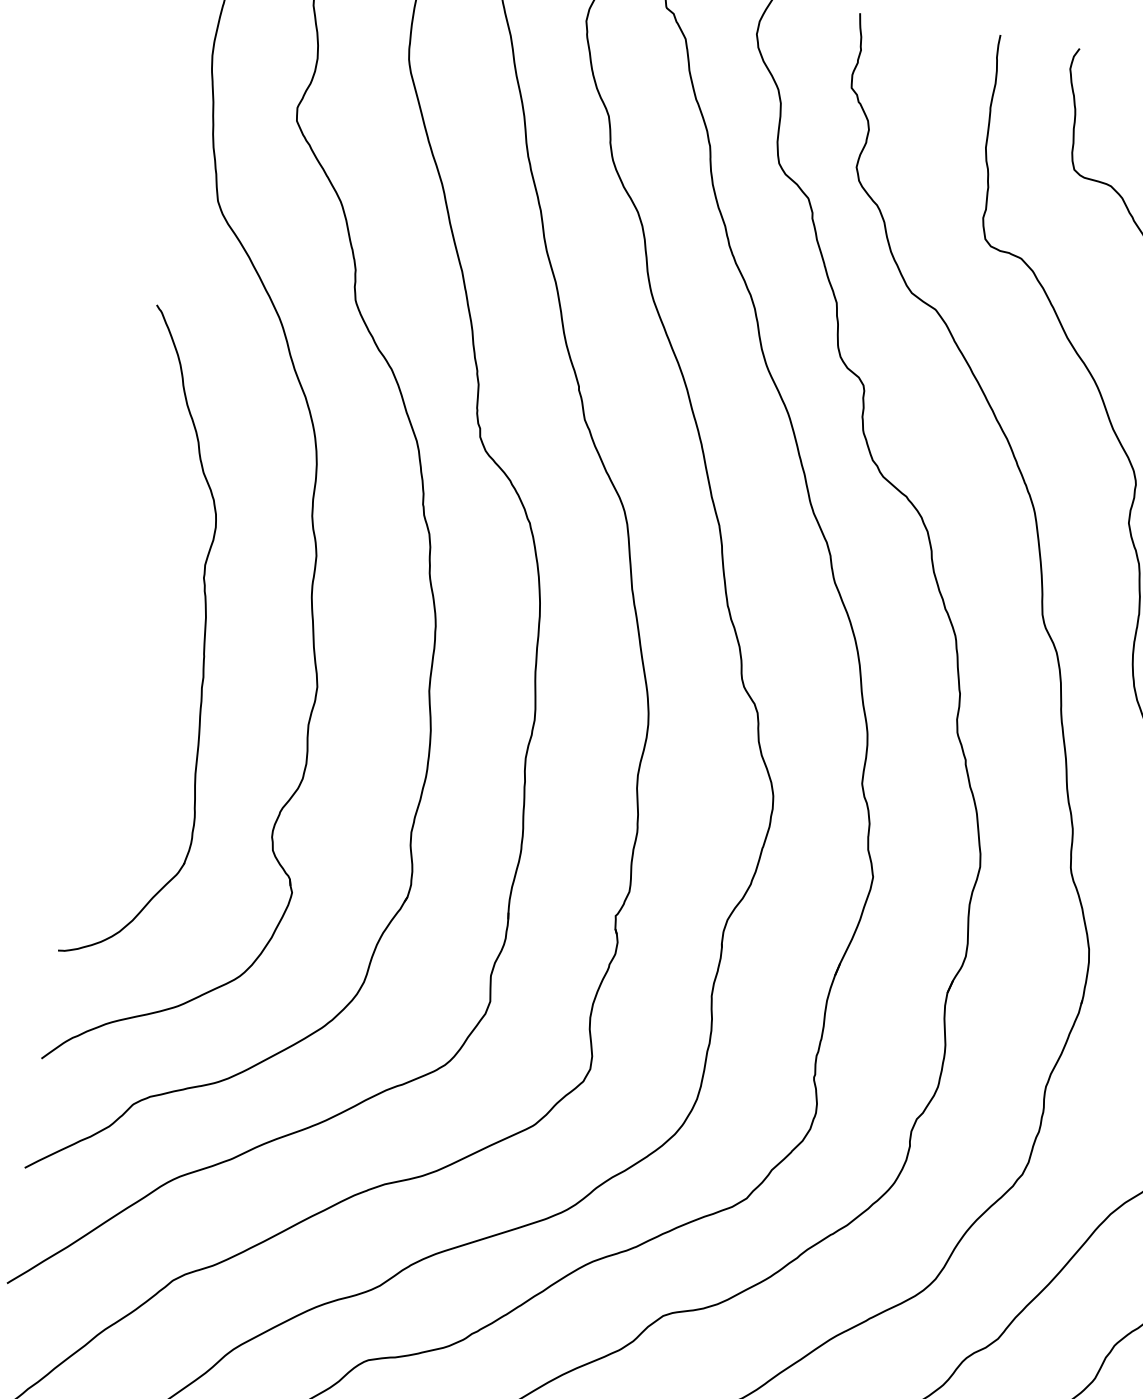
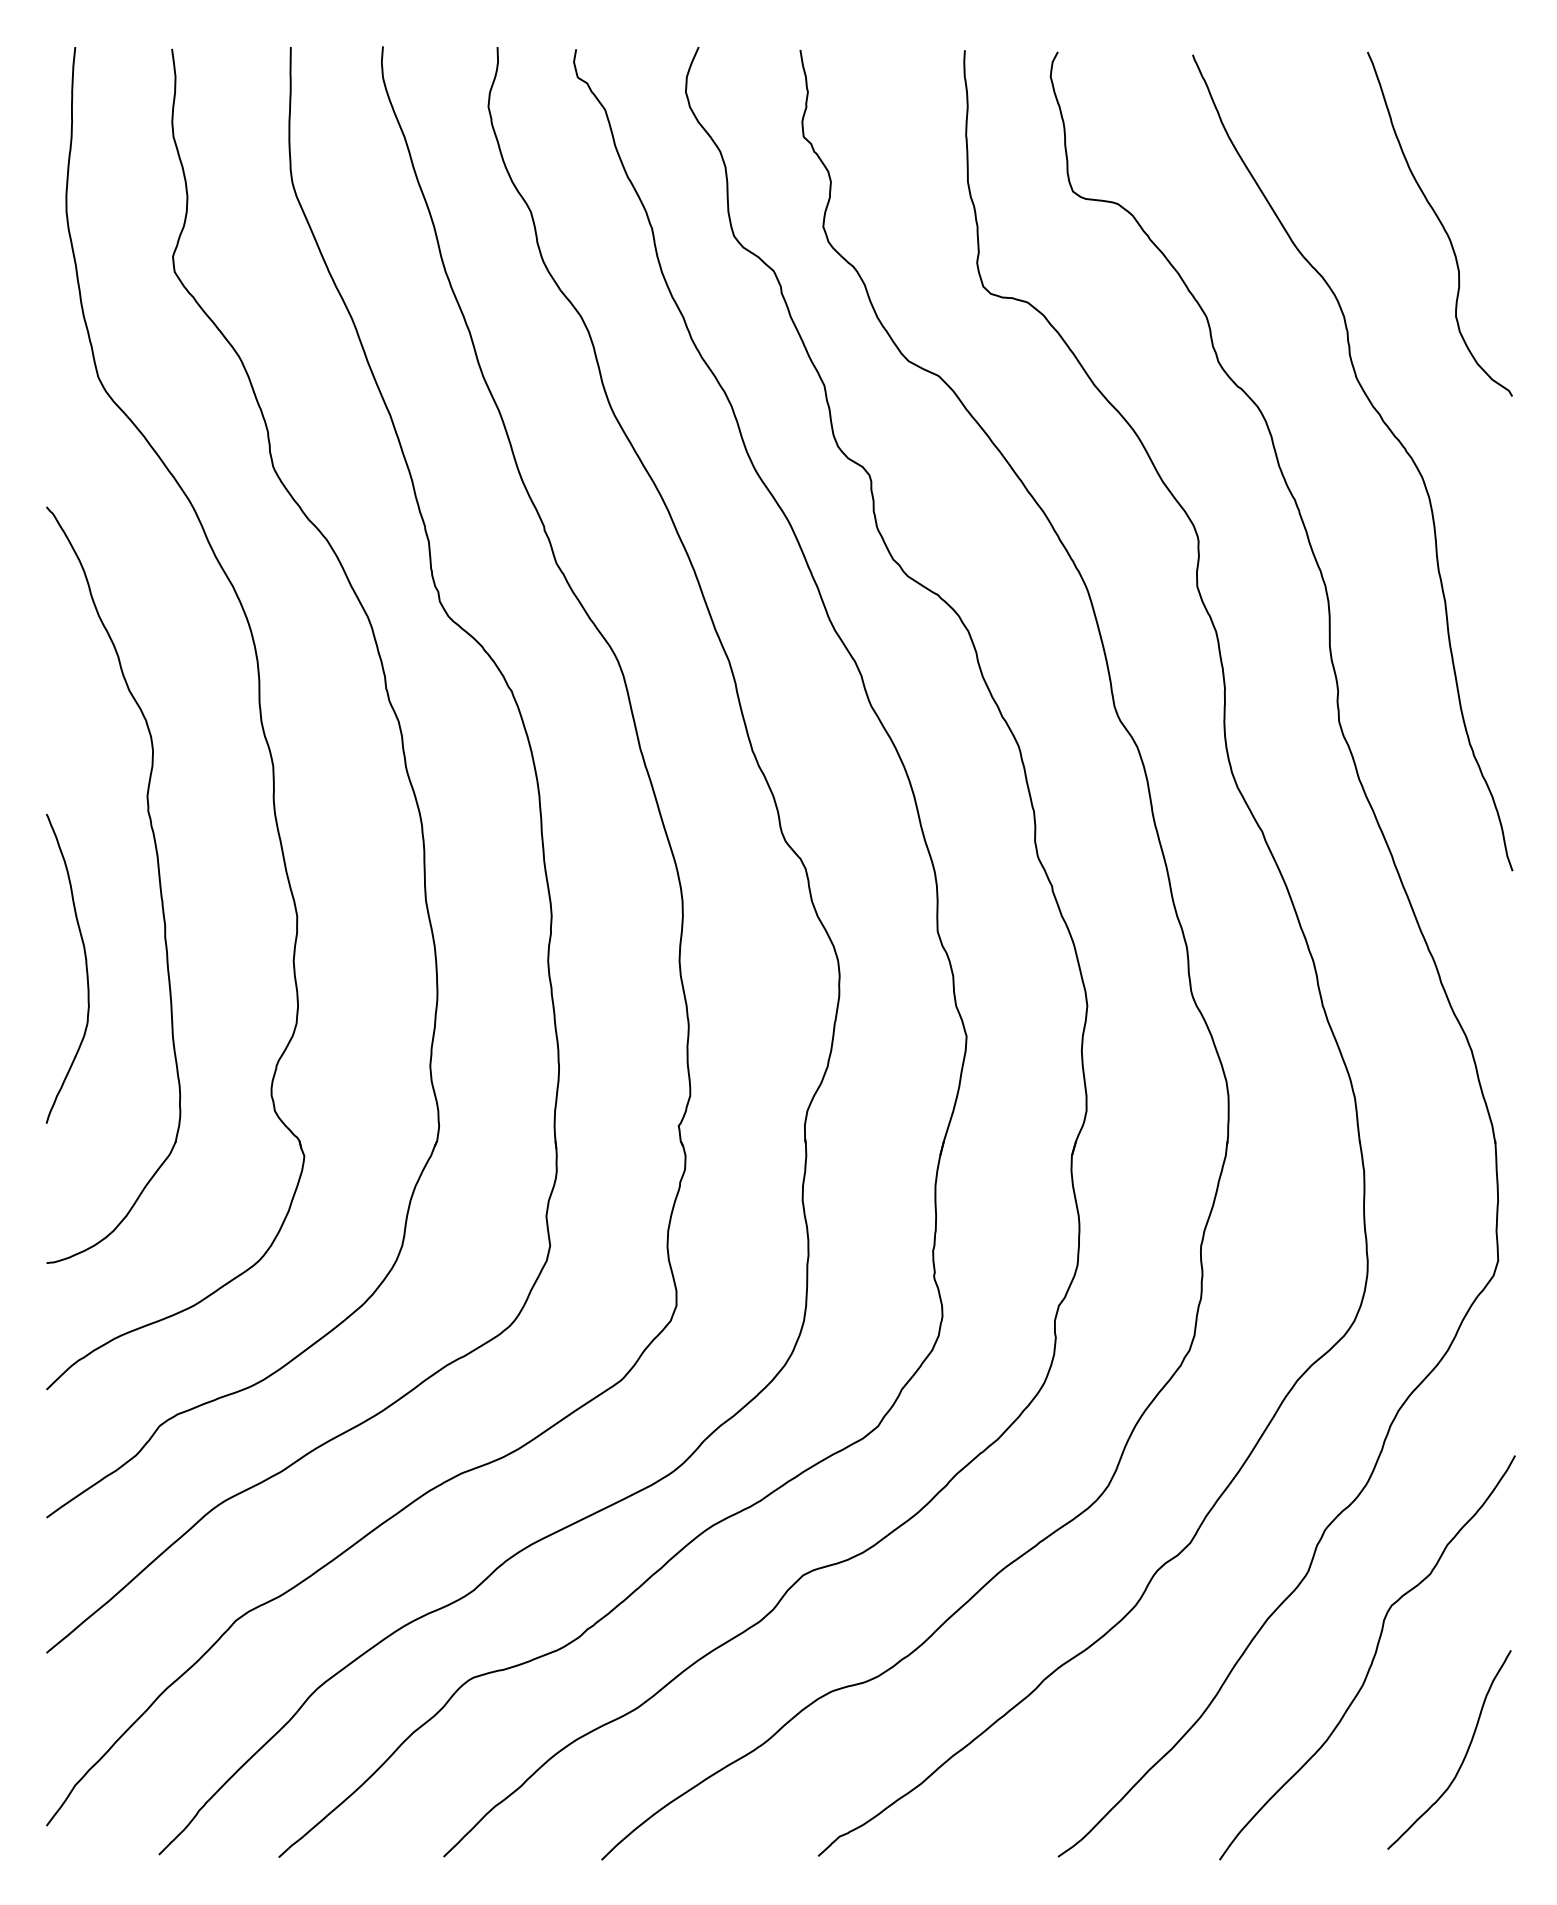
curve: (129, 703) -> (85, 967), added

